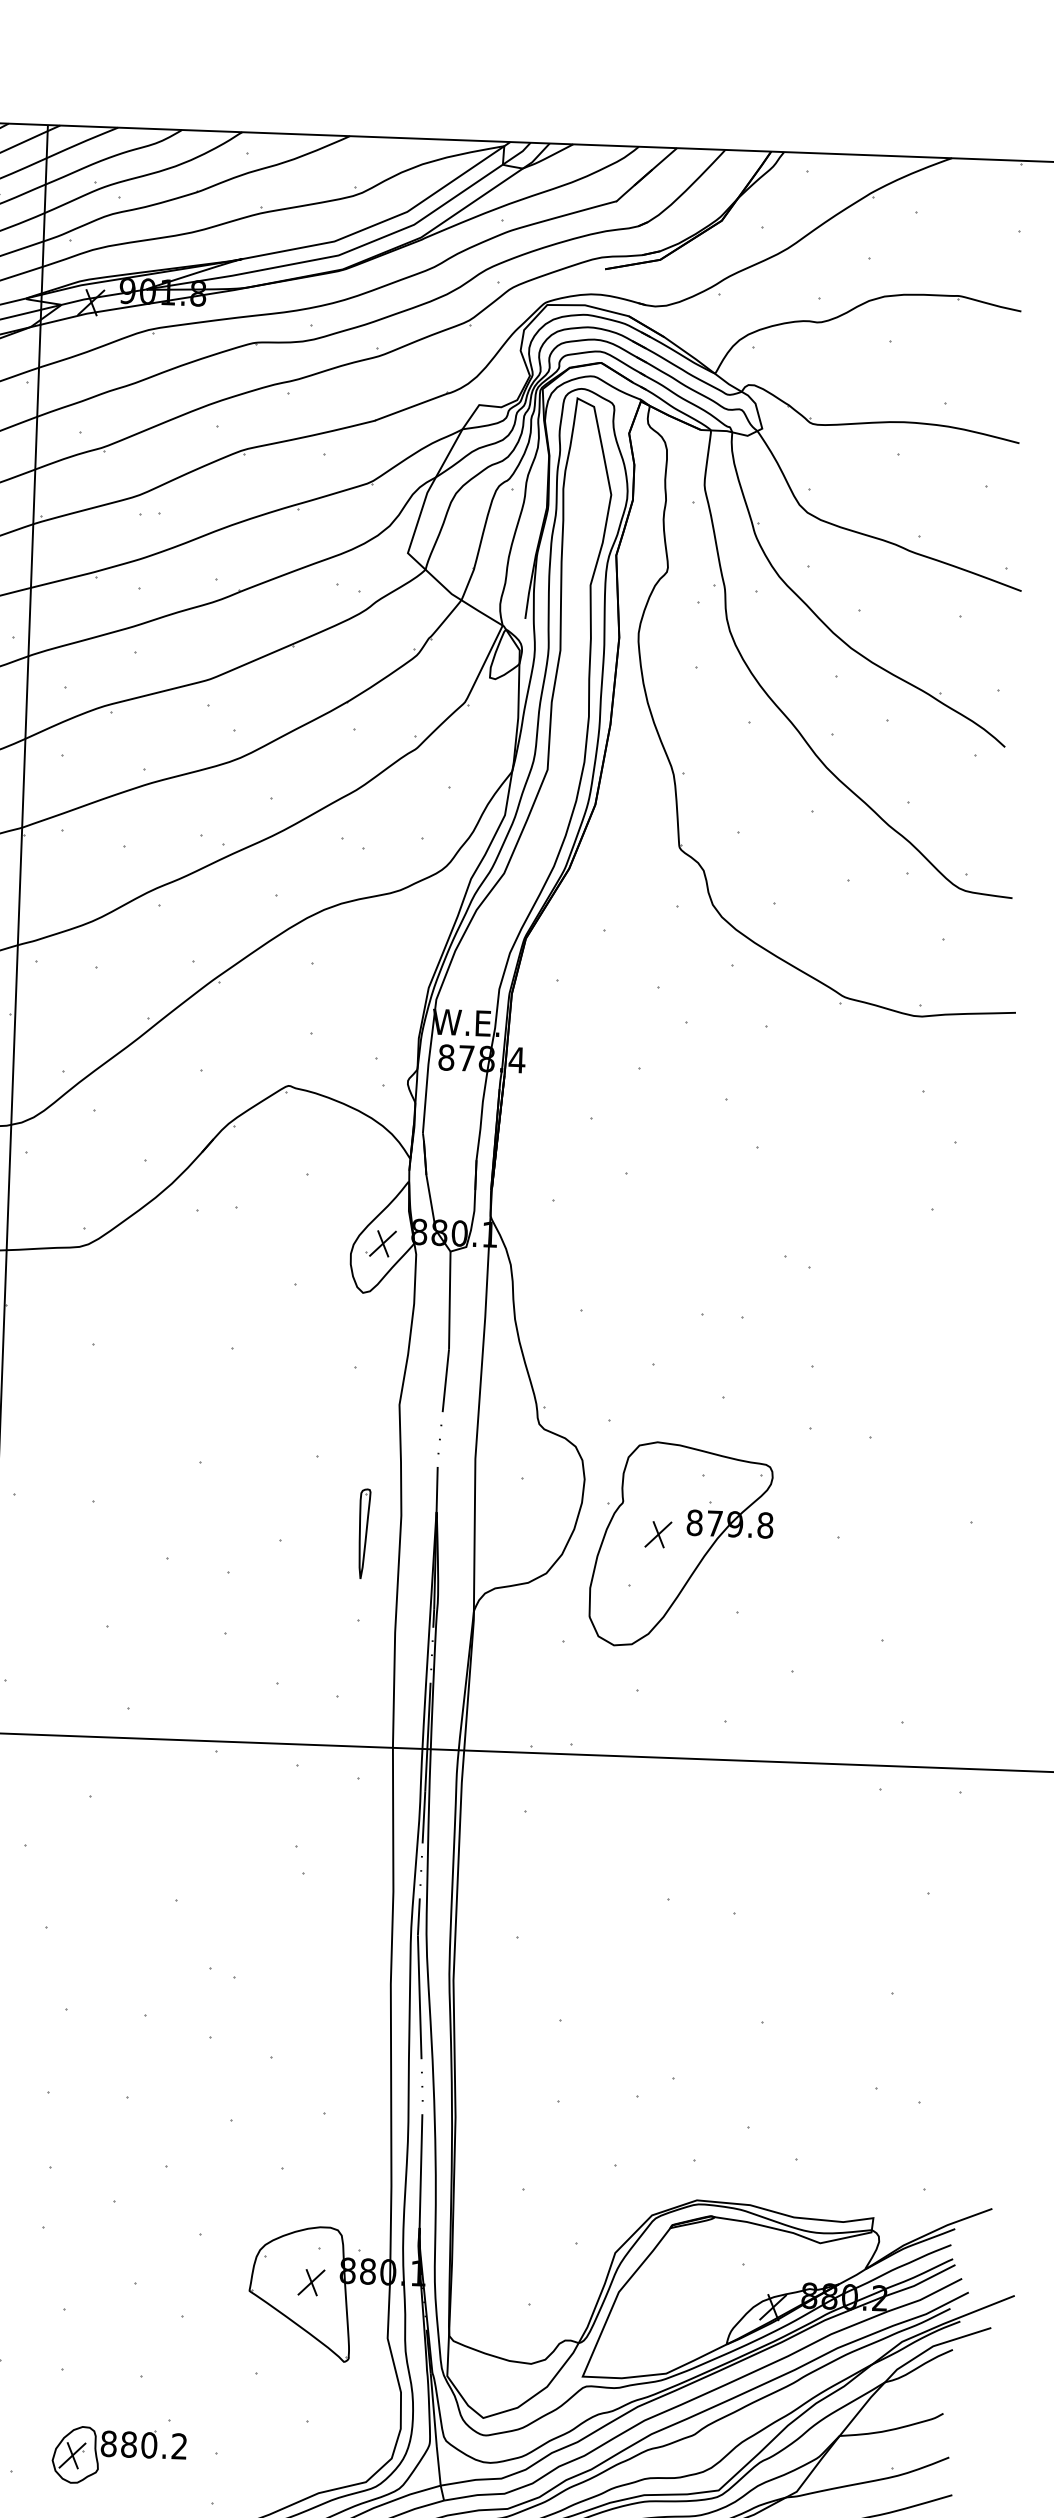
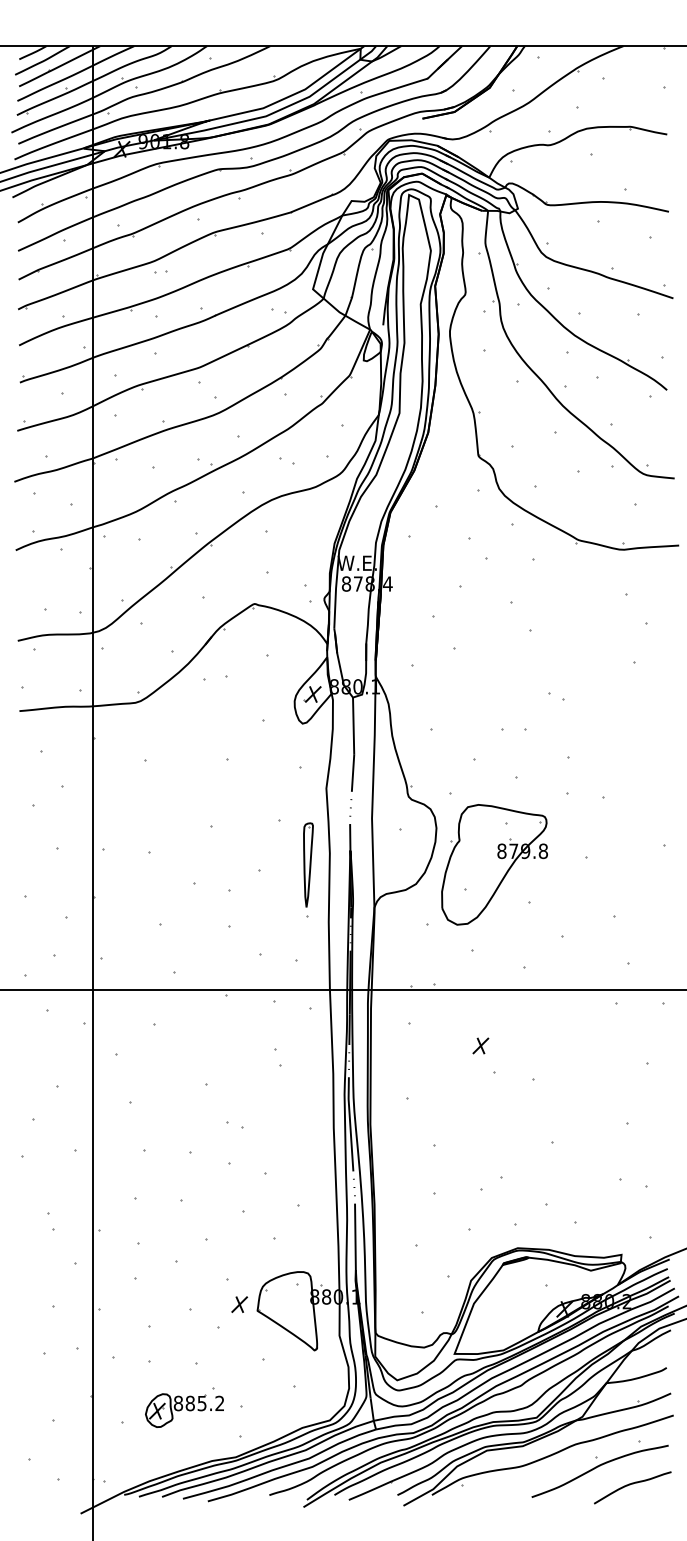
part: (364, 1533) -> (308, 864), size x1.6
part: (657, 1533) -> (480, 1045), moved
part: (311, 2282) -> (239, 1304), moved
text: (148, 2445) -> (201, 1403), 880.2 -> 885.2

